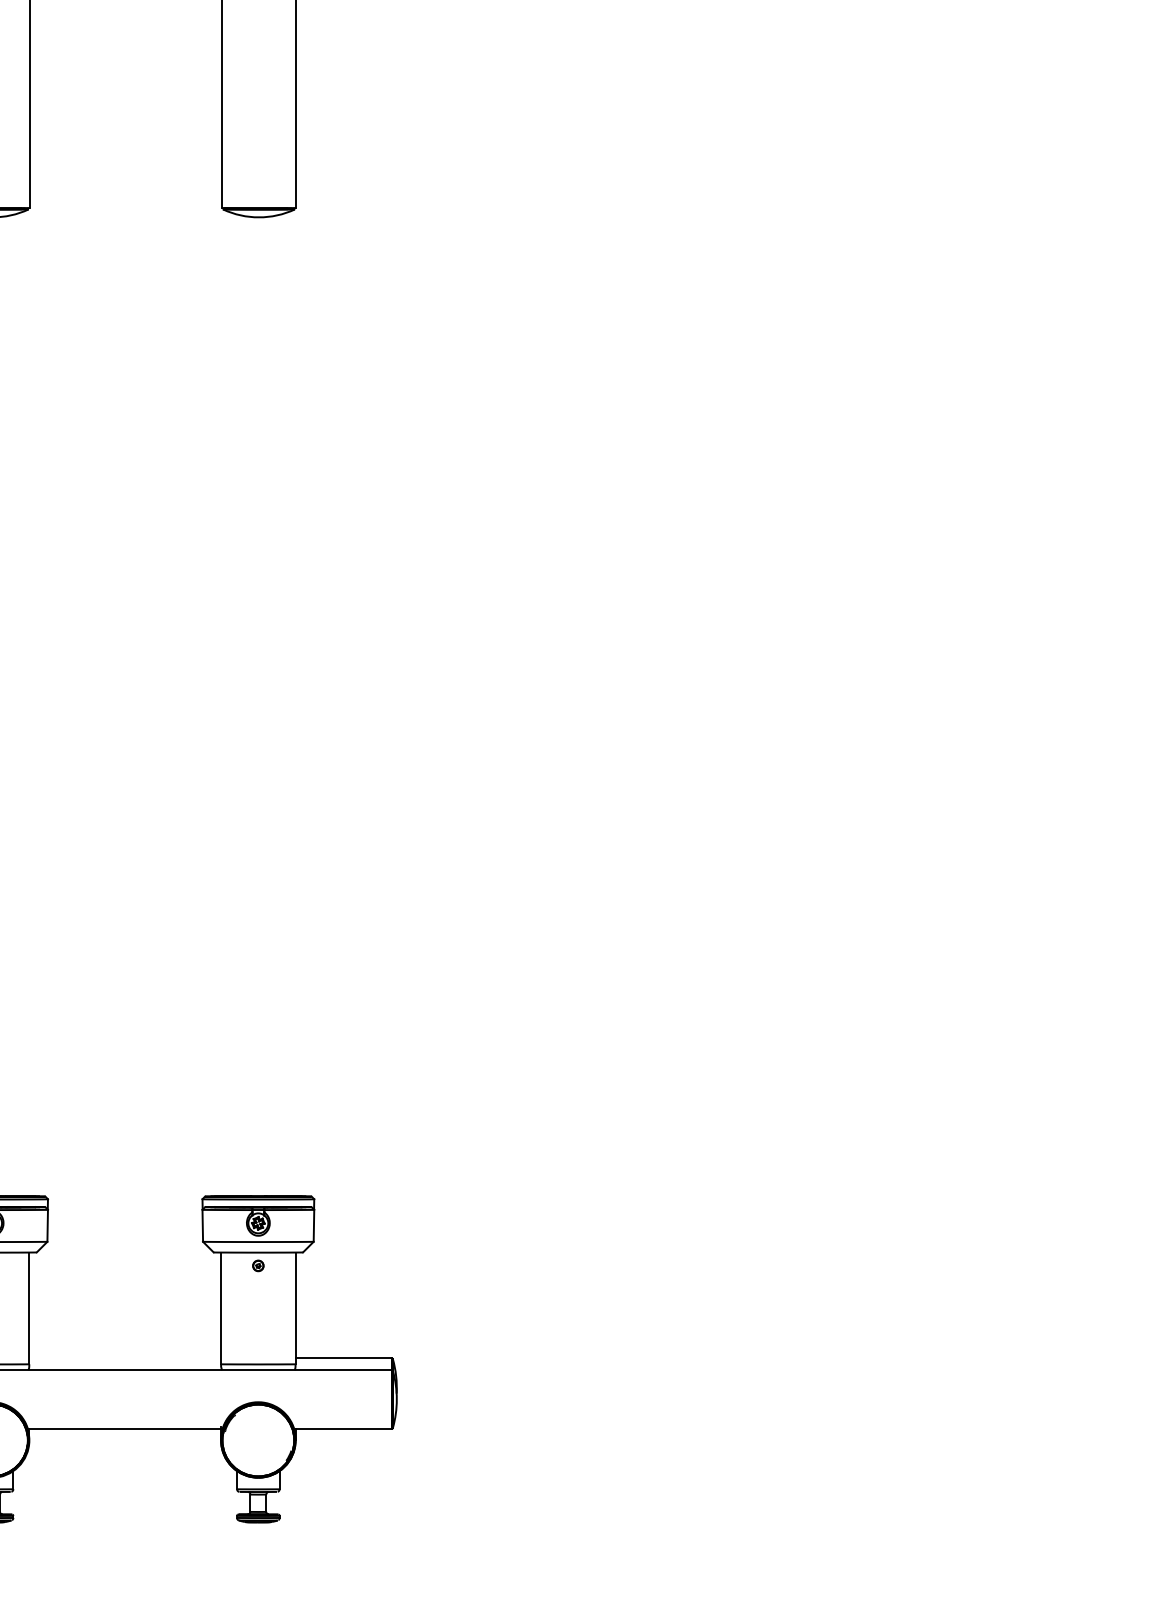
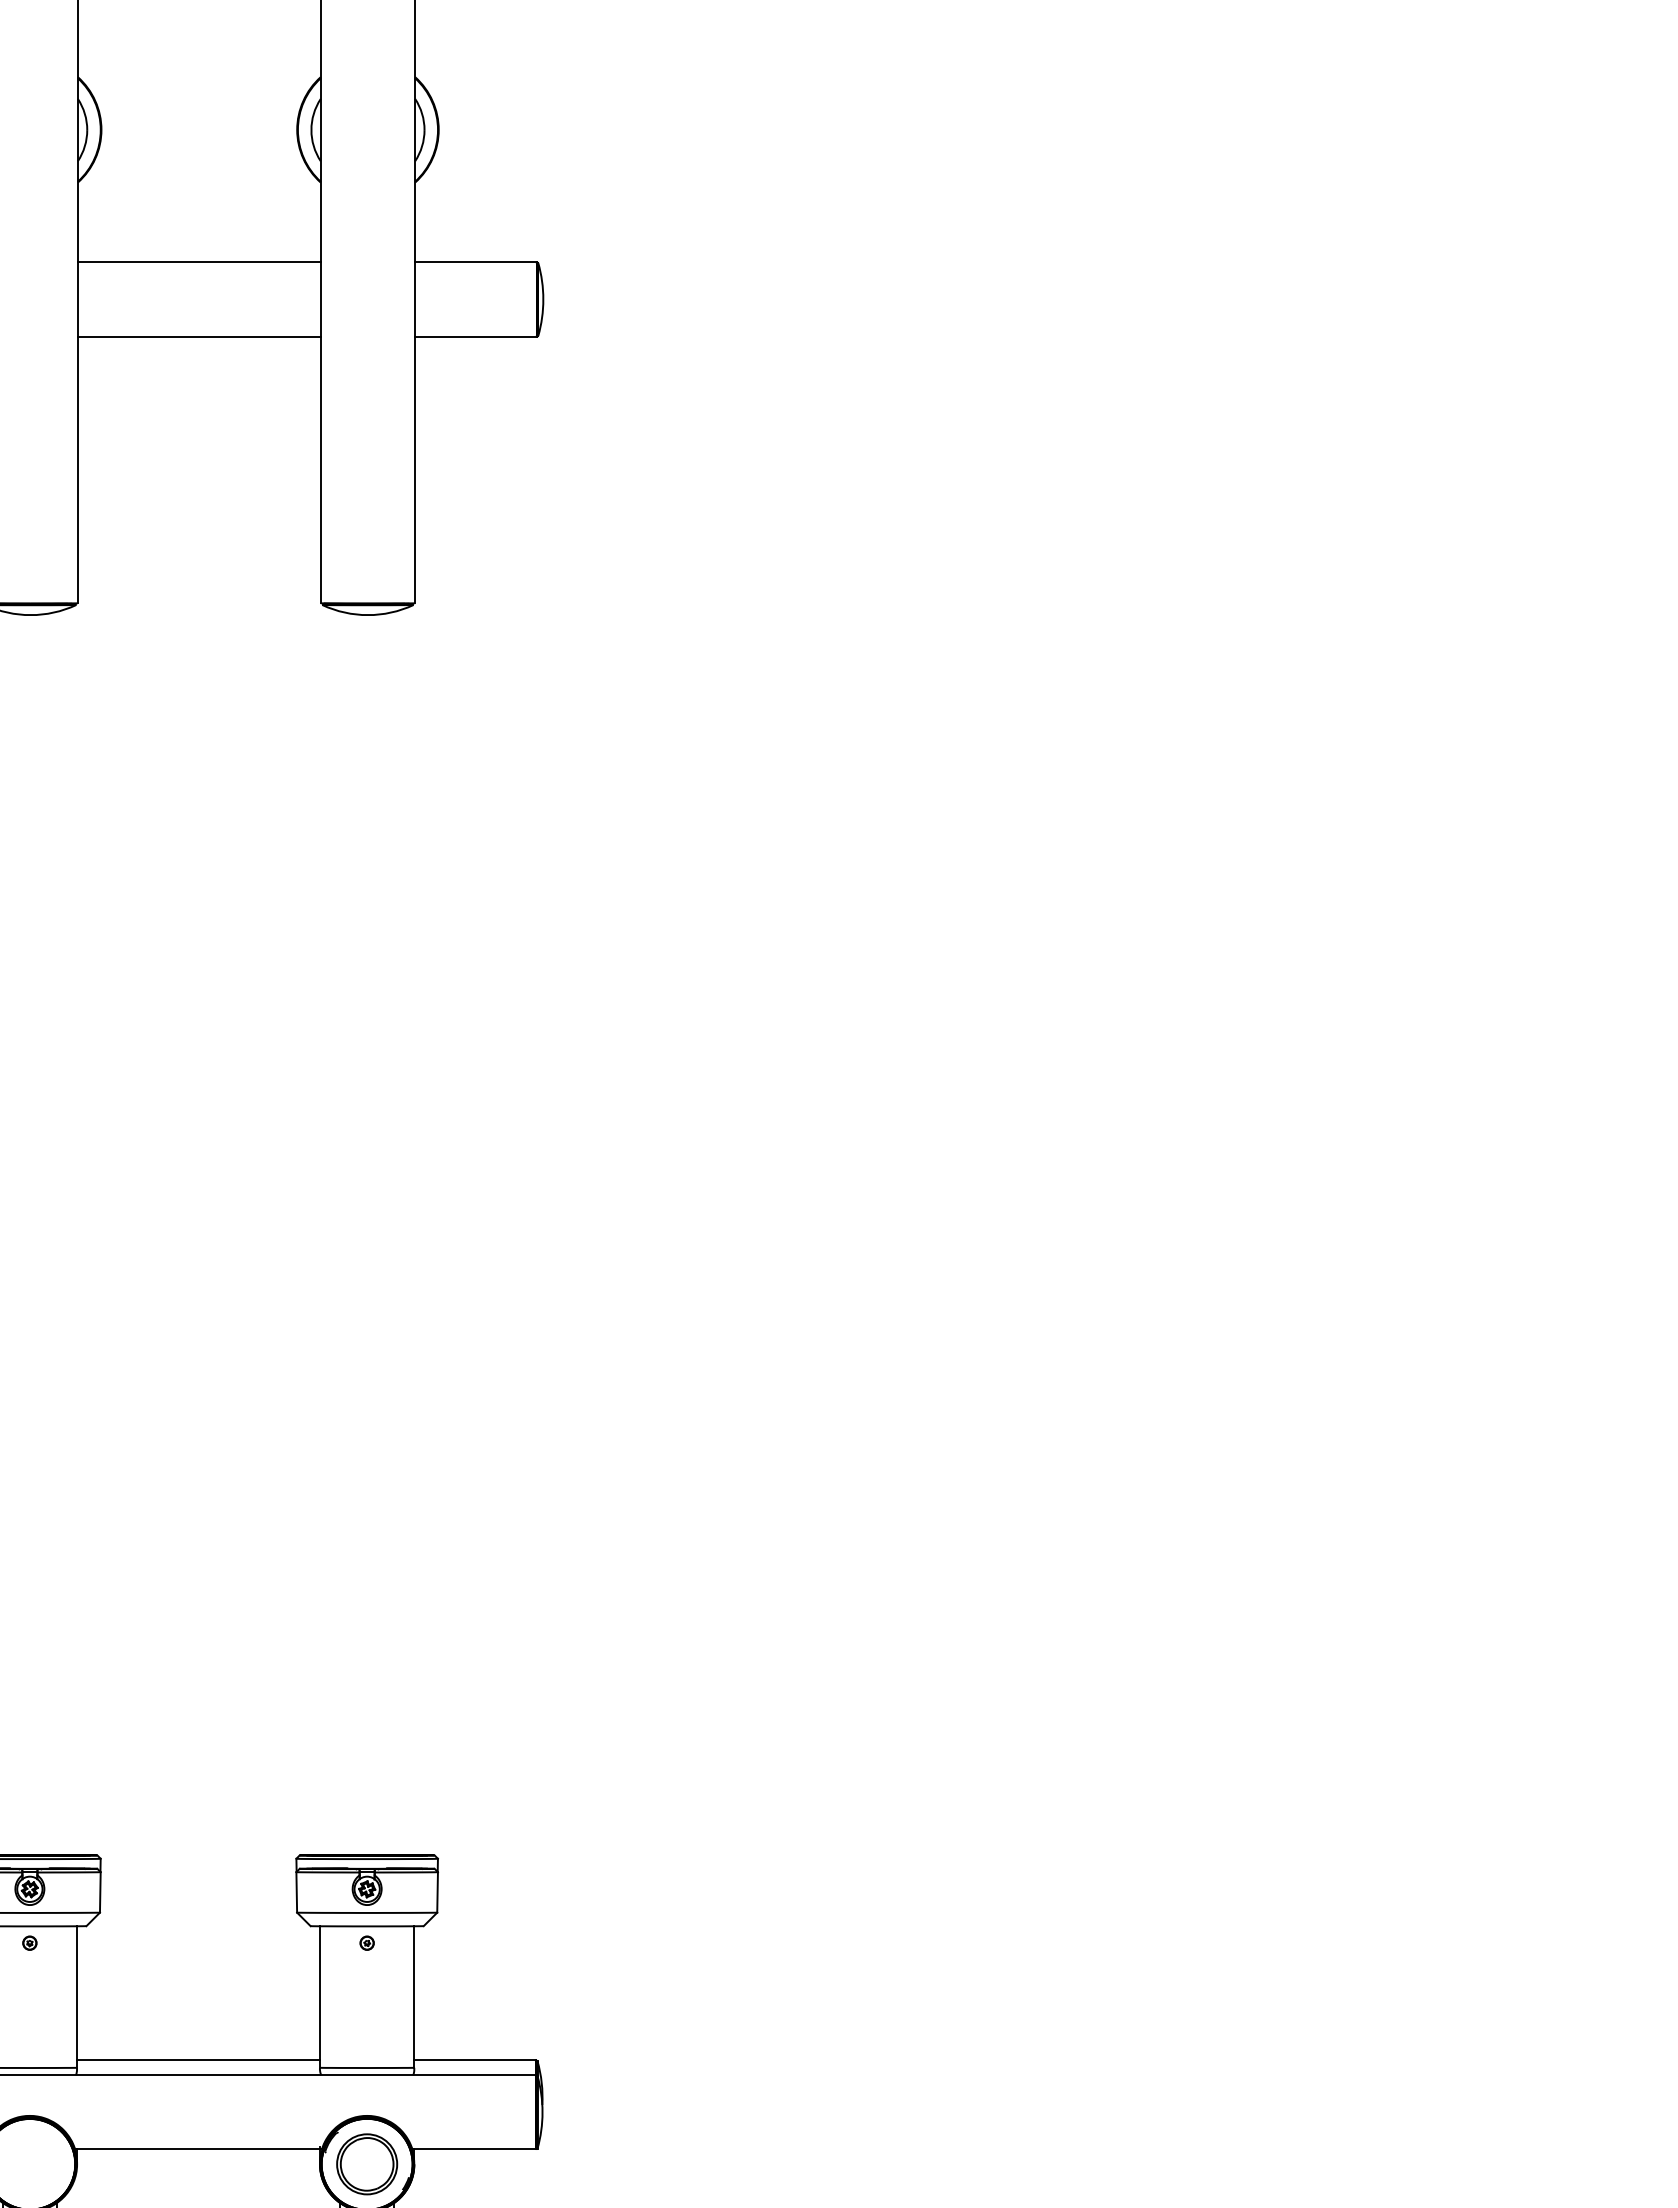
line: (125, 1358) -> (198, 2060), added
part: (258, 1440) -> (367, 2164), added

